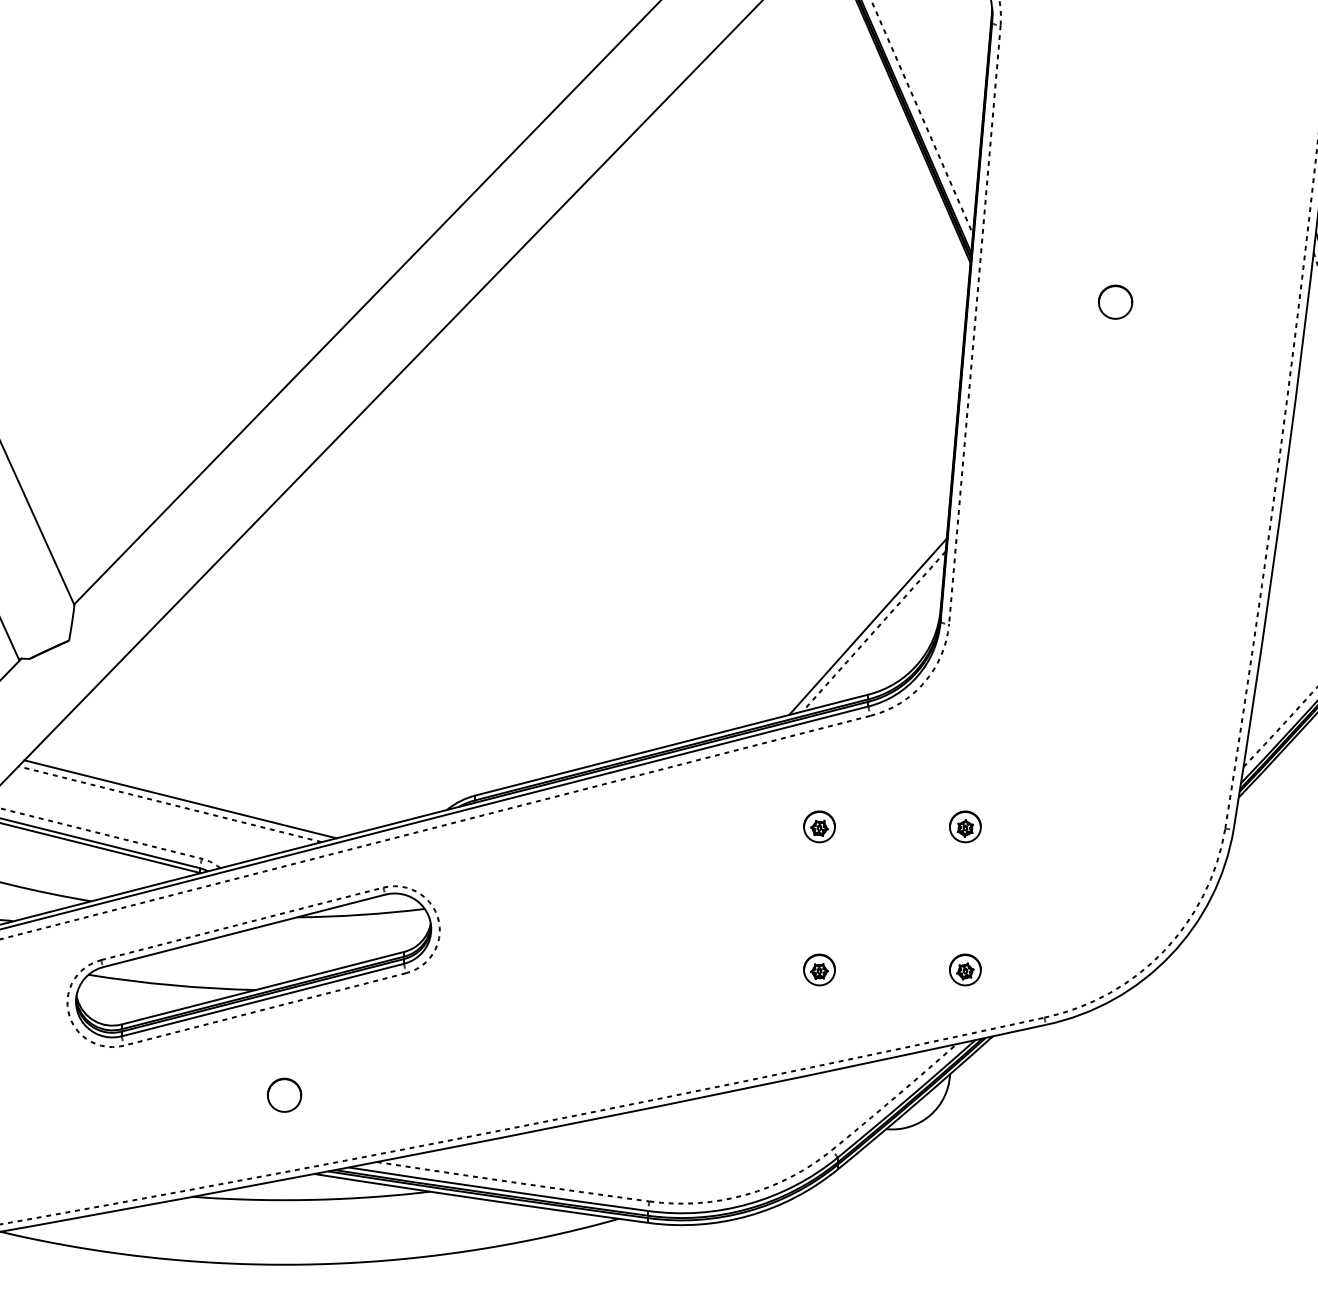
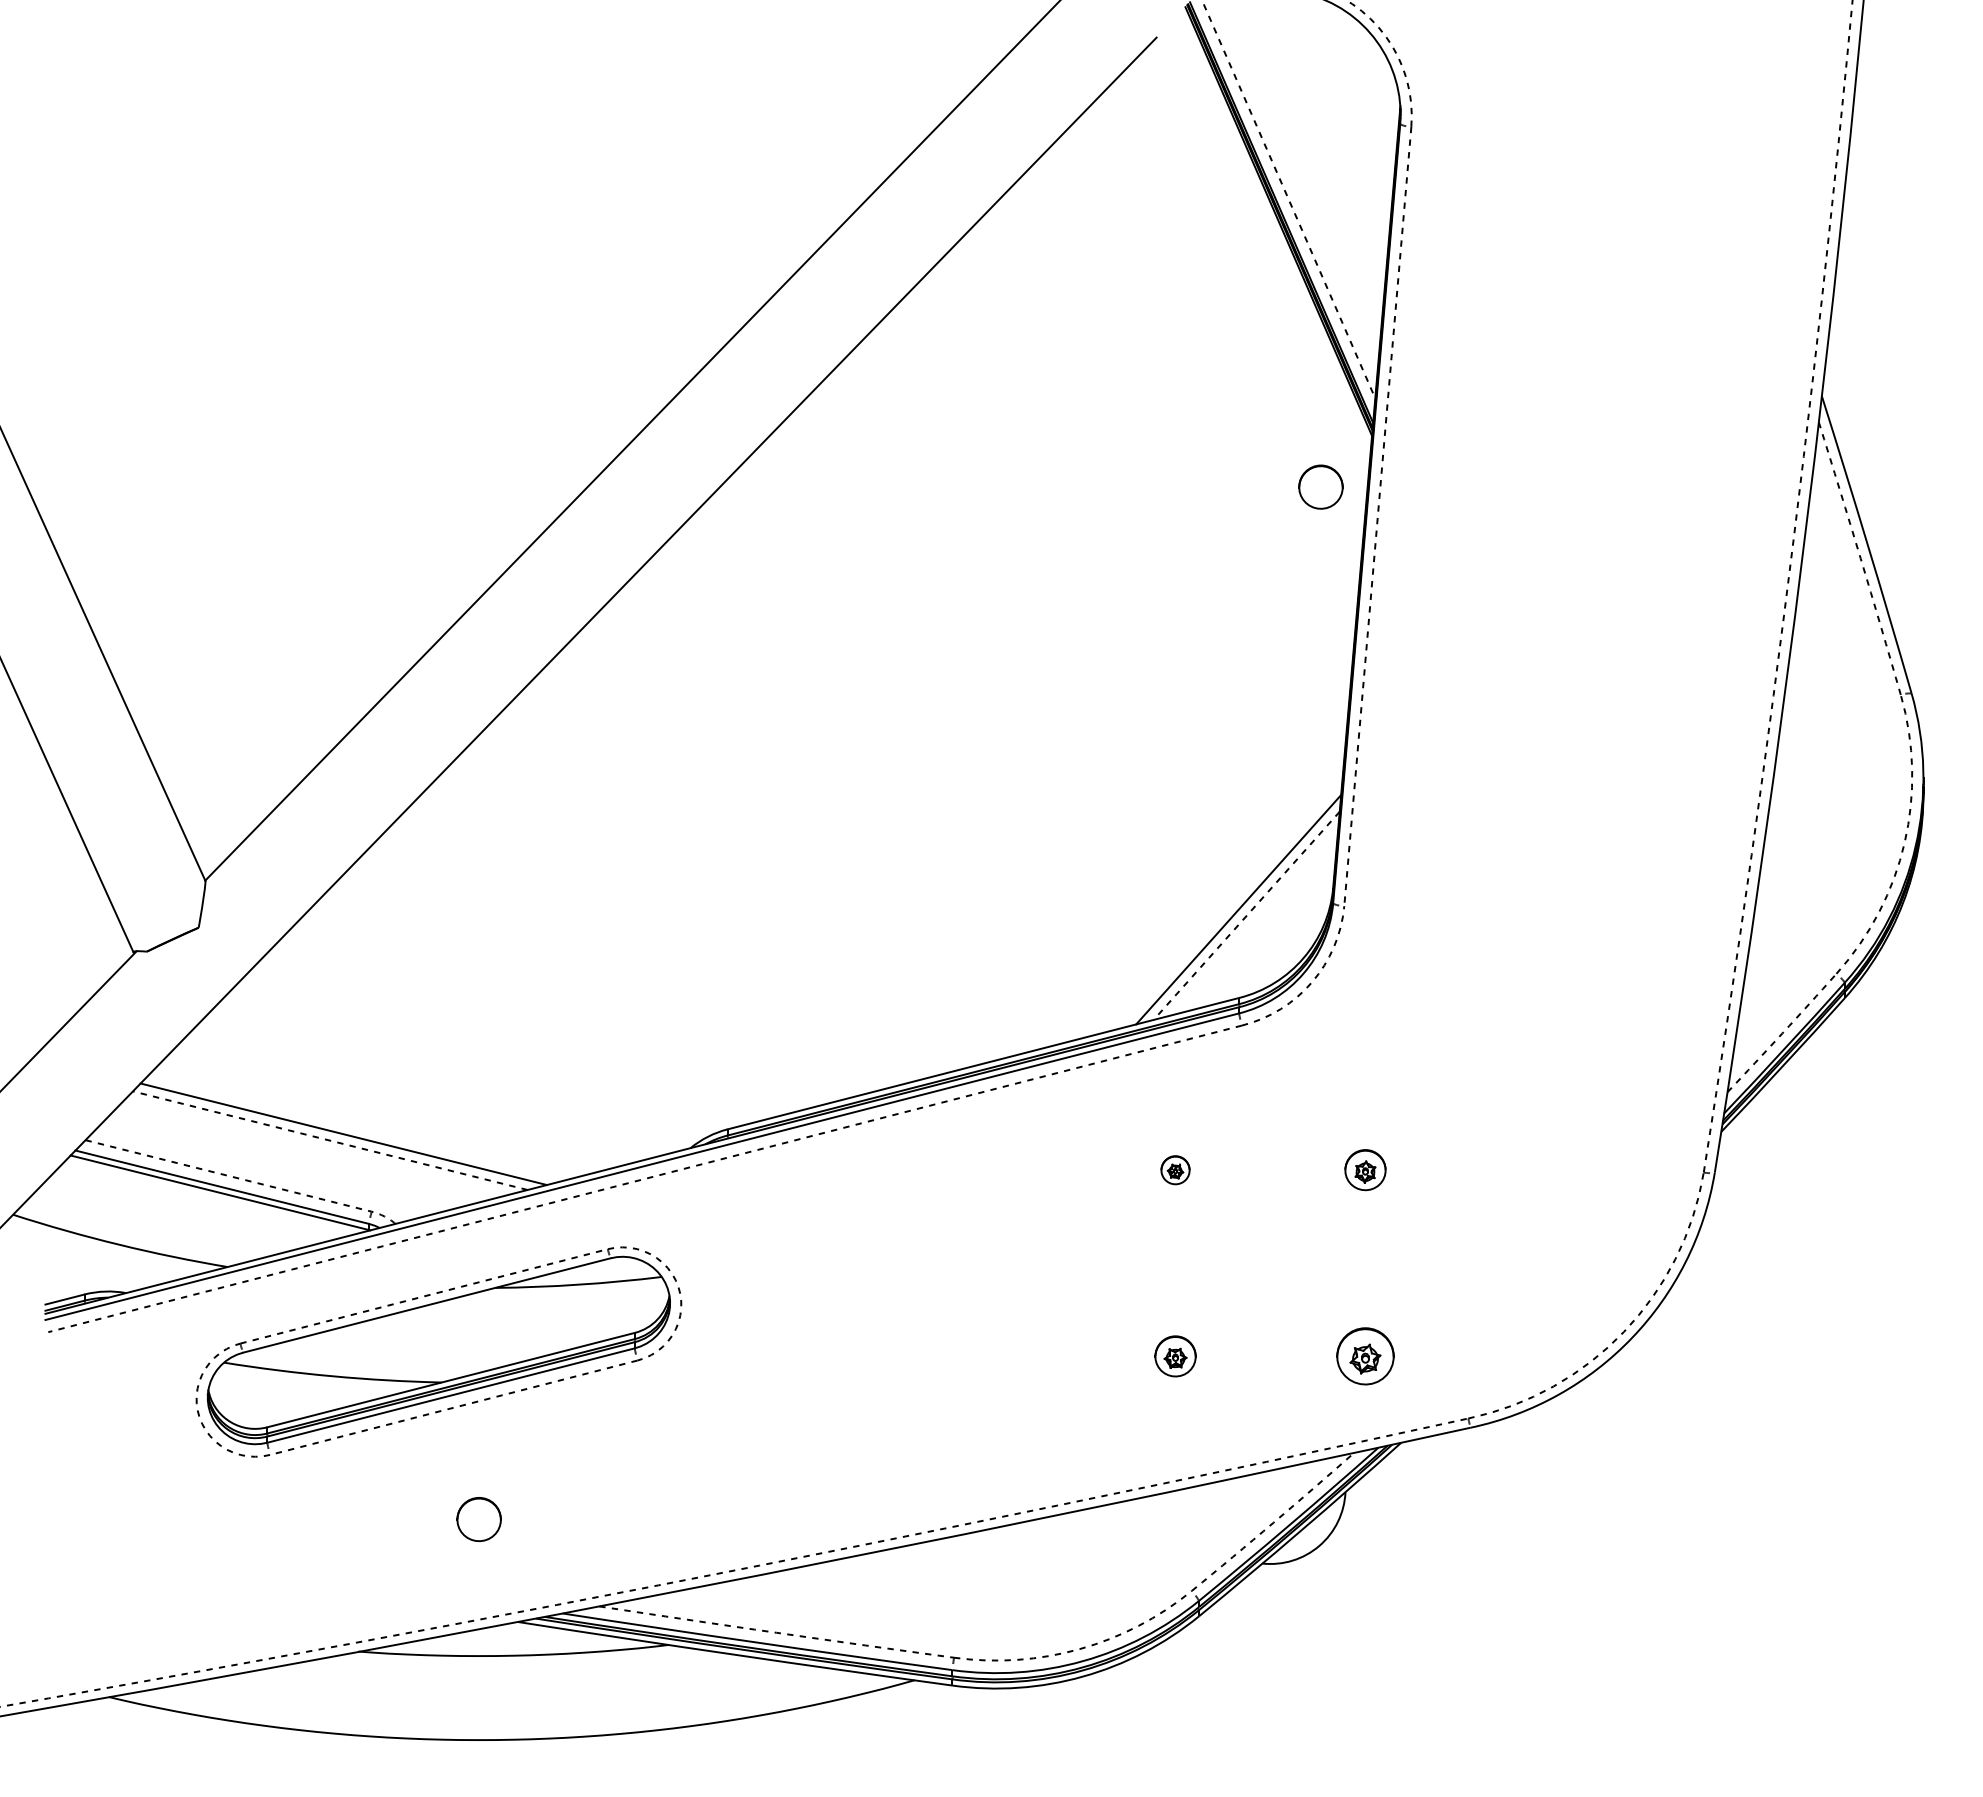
part: (1115, 301) -> (1320, 486), moved
part: (819, 827) -> (1175, 1170), size x0.7
part: (965, 970) -> (1365, 1356), size x1.4

